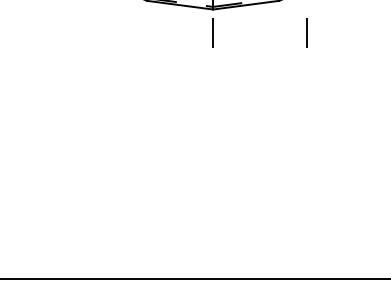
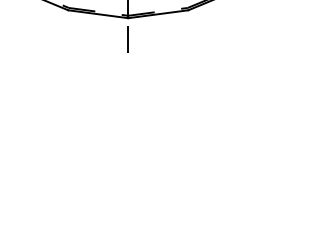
line: (306, 32) -> (213, 39), removed

